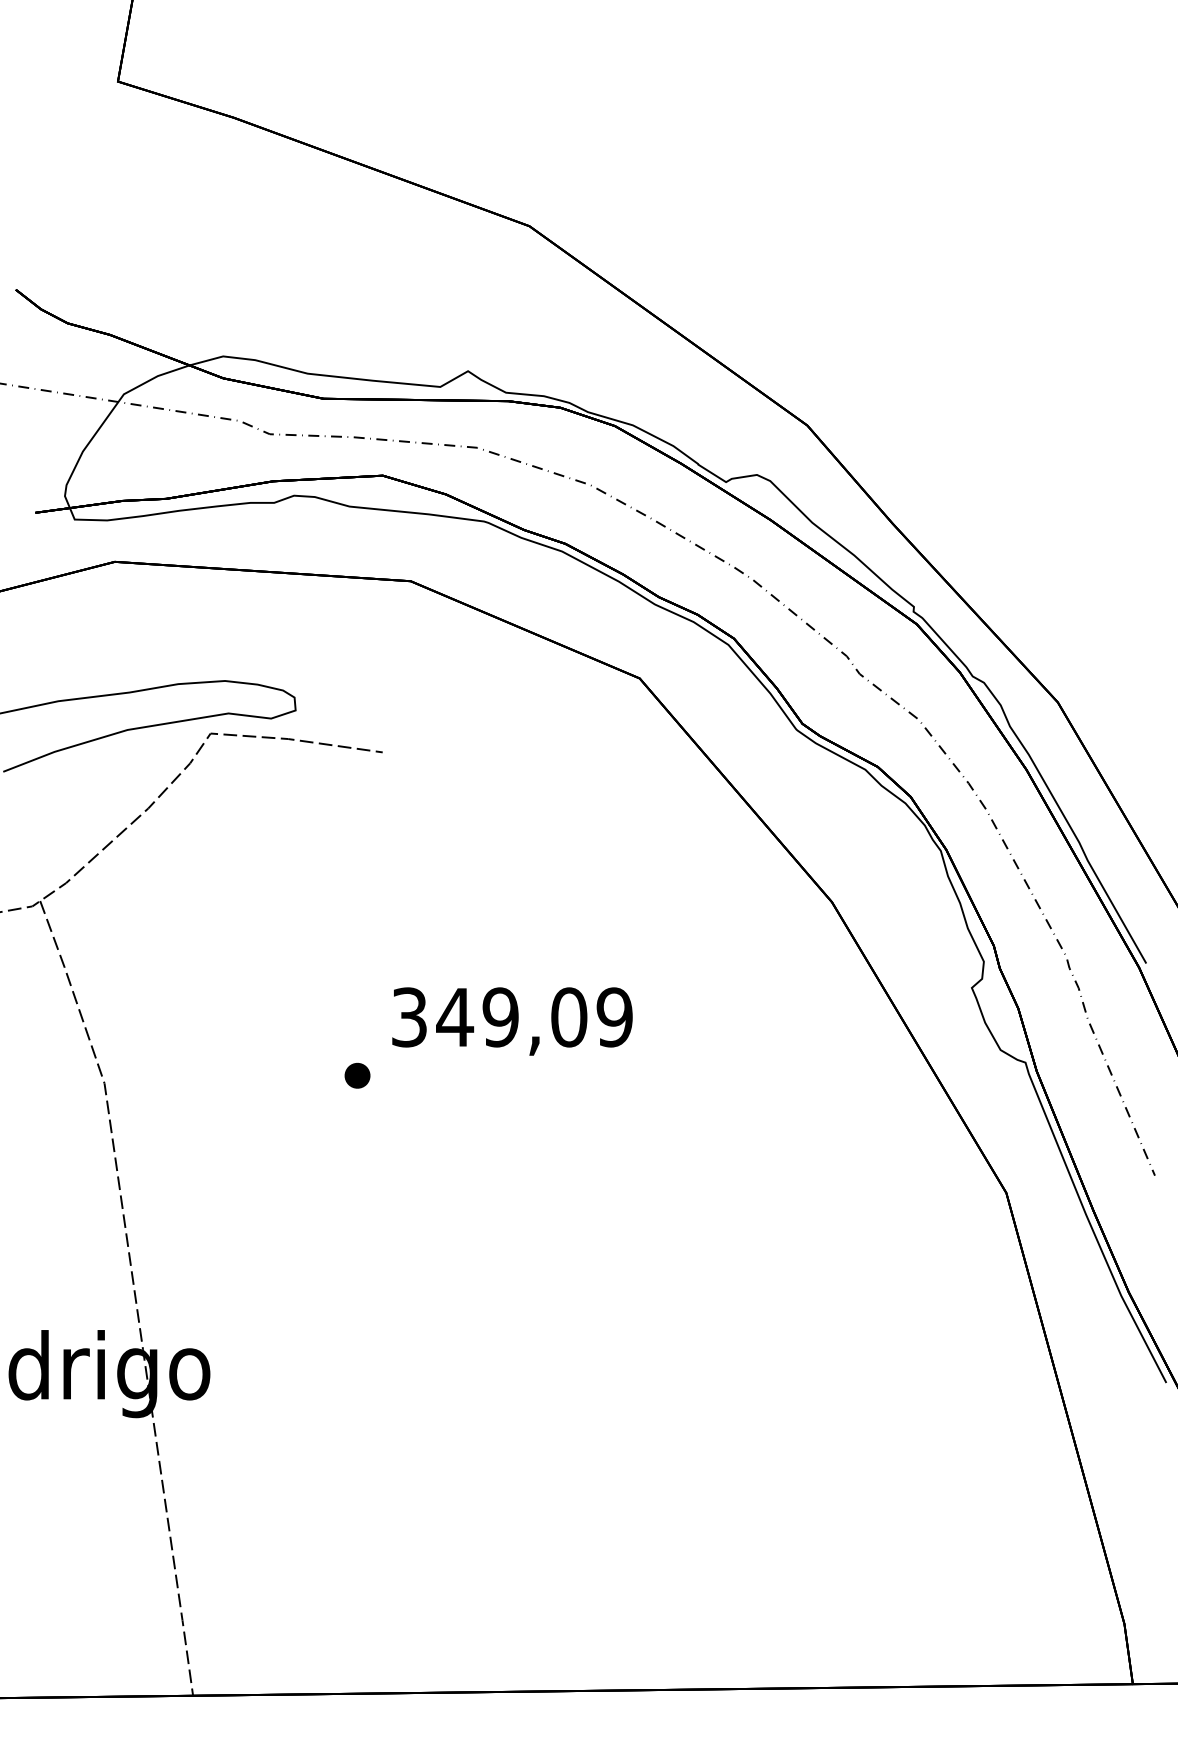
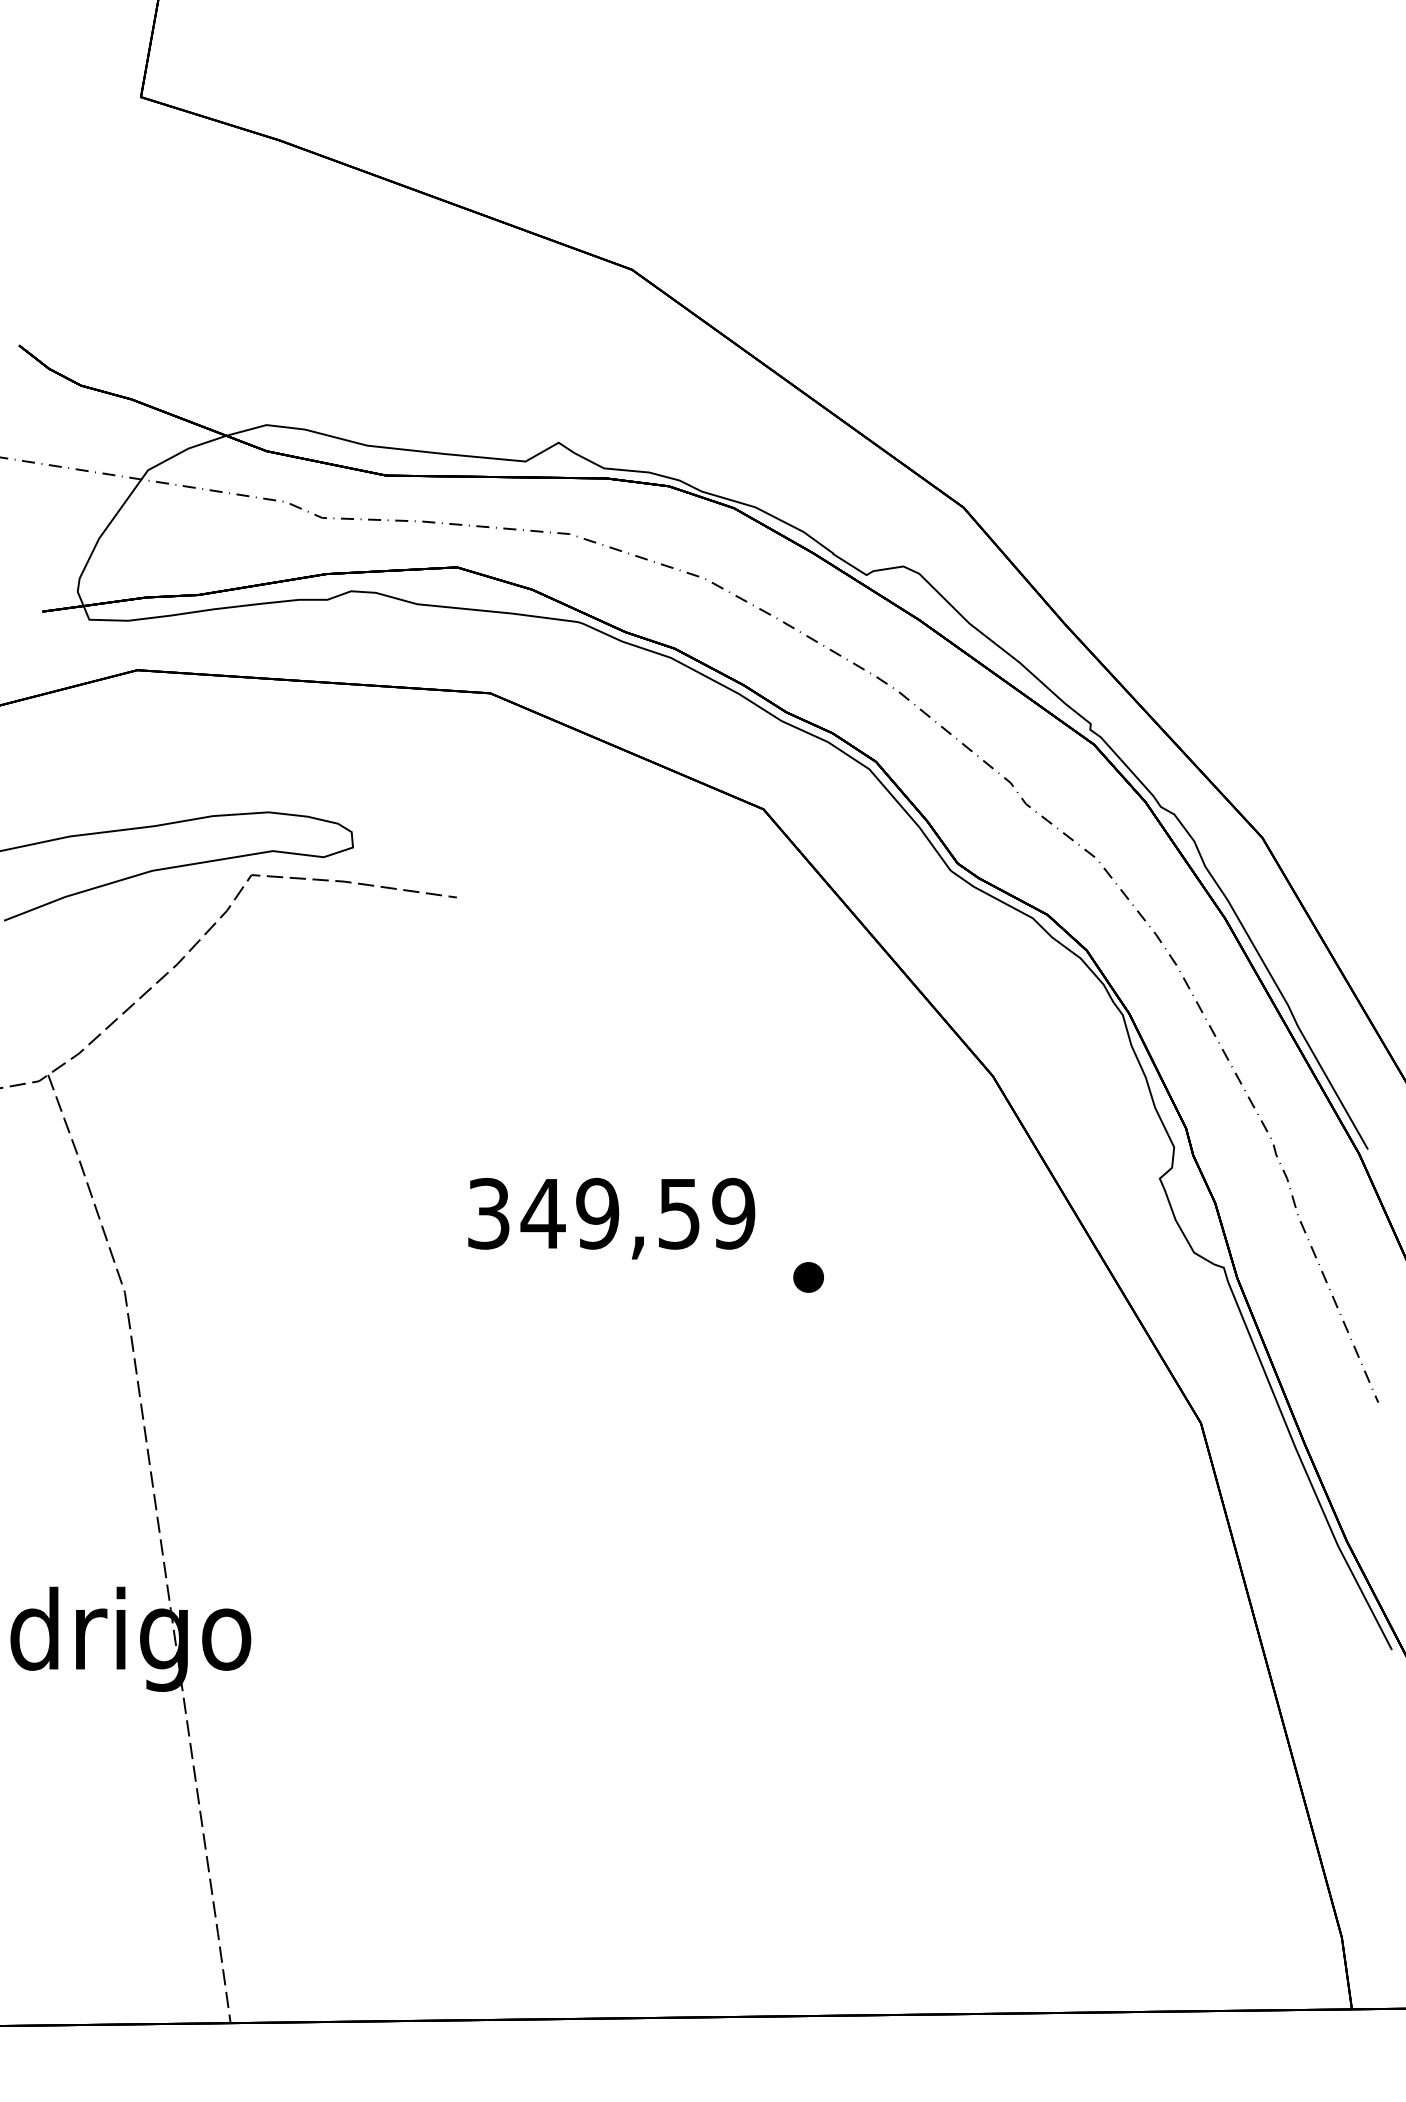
text: (569, 1017) -> (679, 1213), 349,09 -> 349,59
part: (357, 1075) -> (808, 1277), moved

